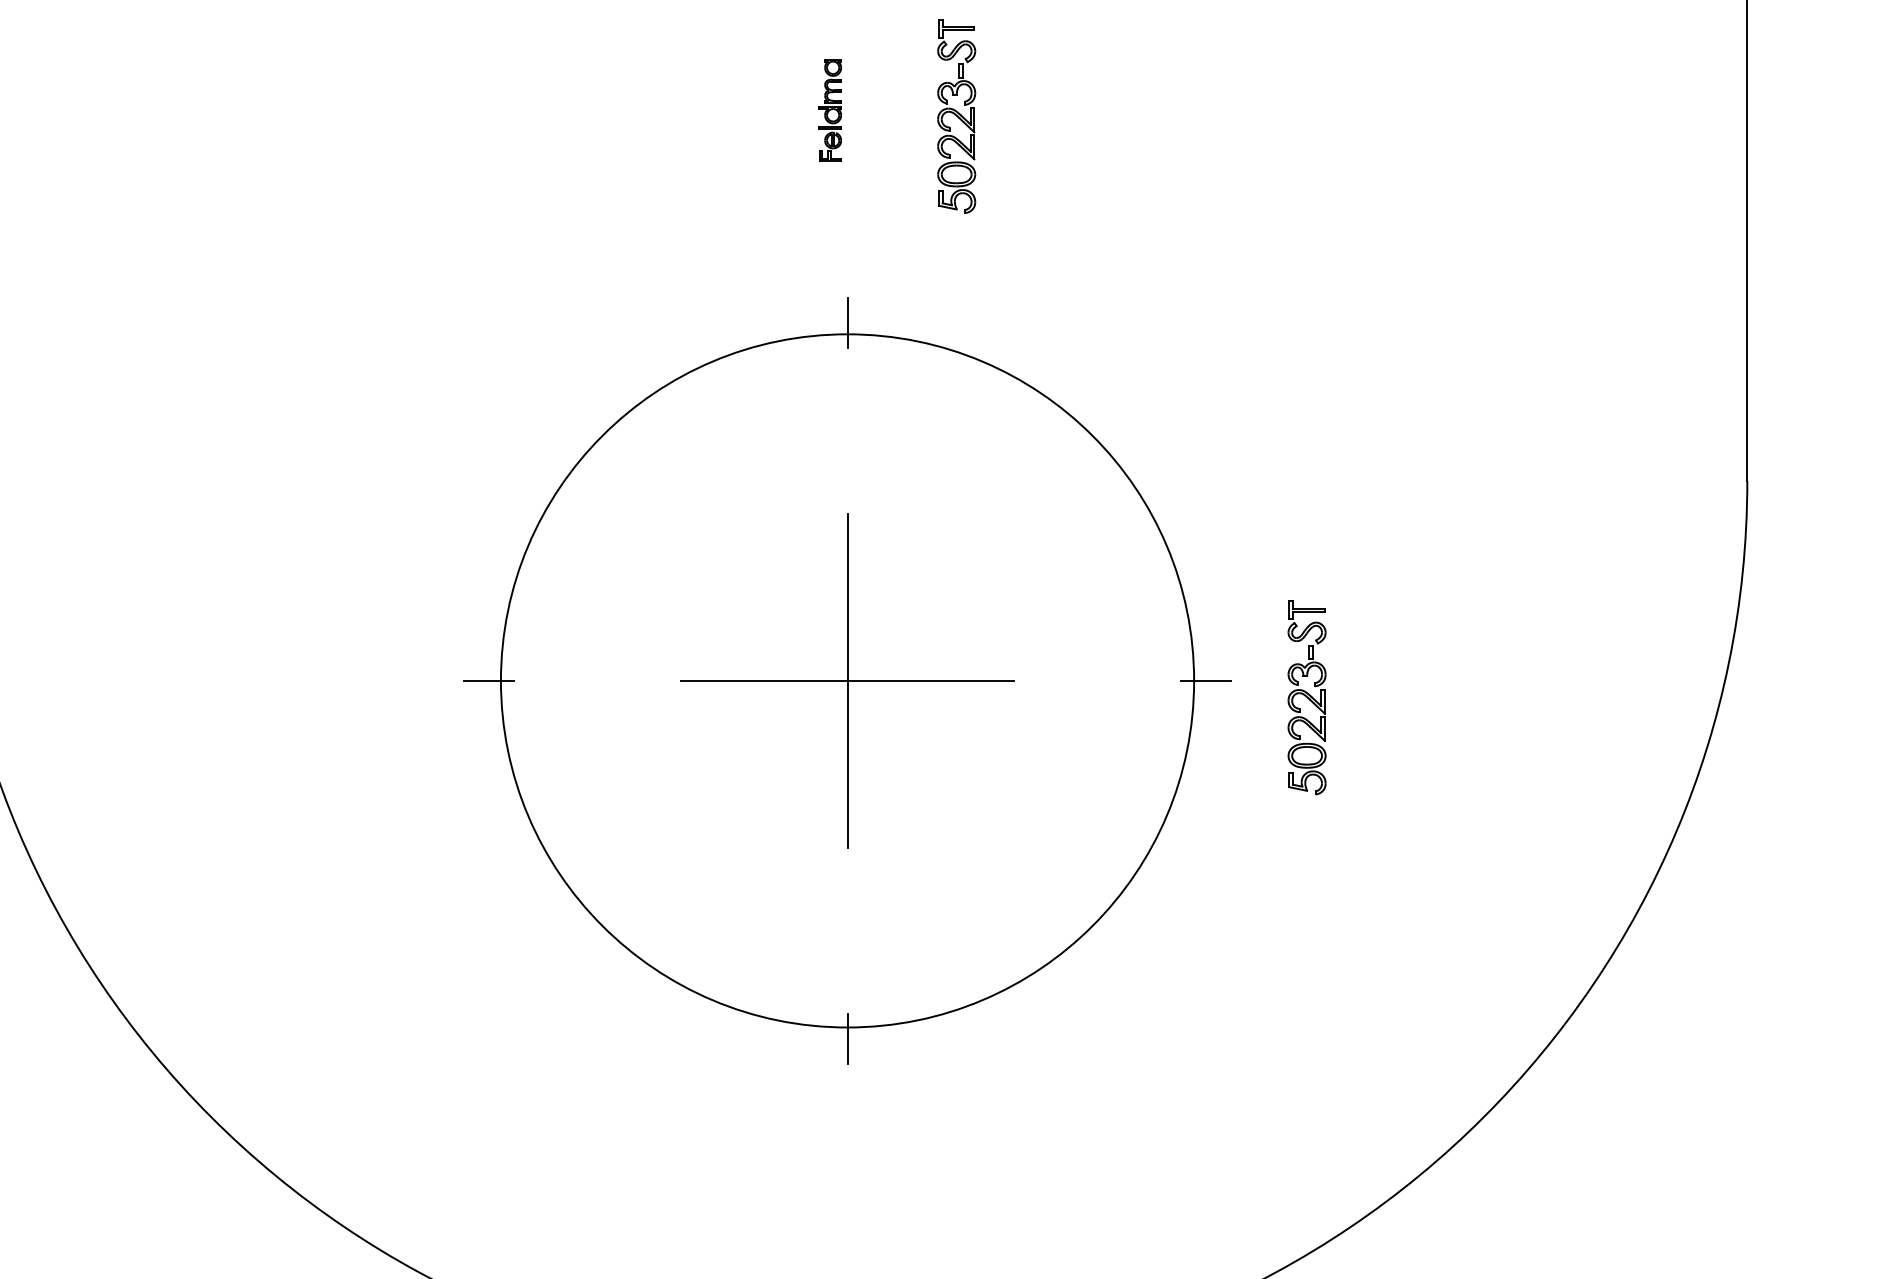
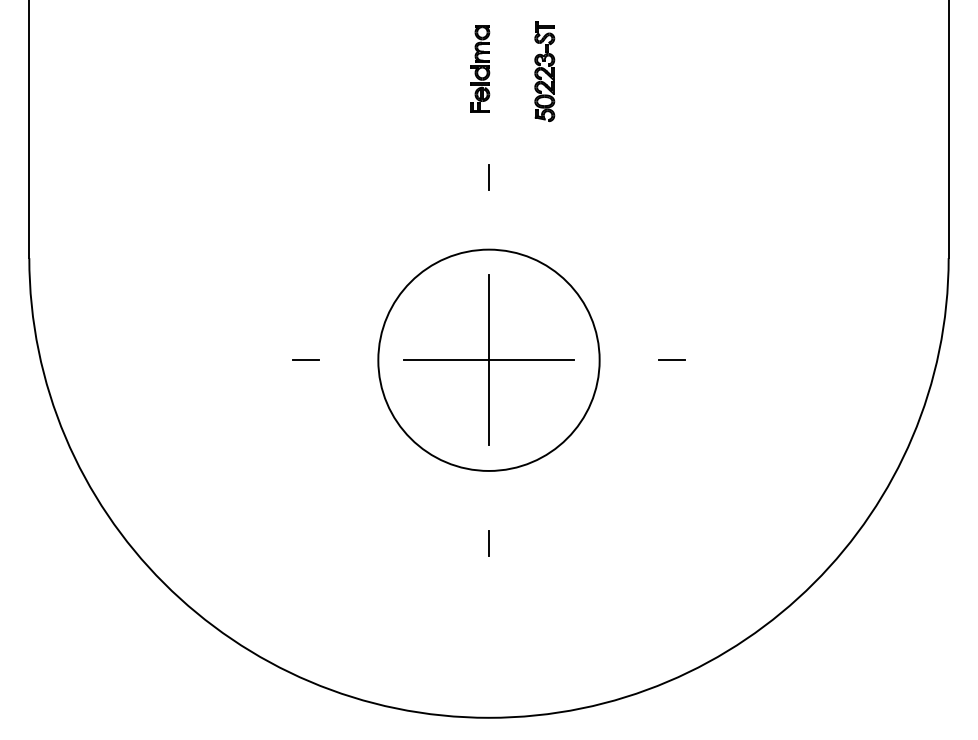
part: (830, 109) -> (480, 68), size x1.67
circle: (846, 679) -> (488, 359), size x0.62
part: (1306, 696) -> (723, 368), removed

